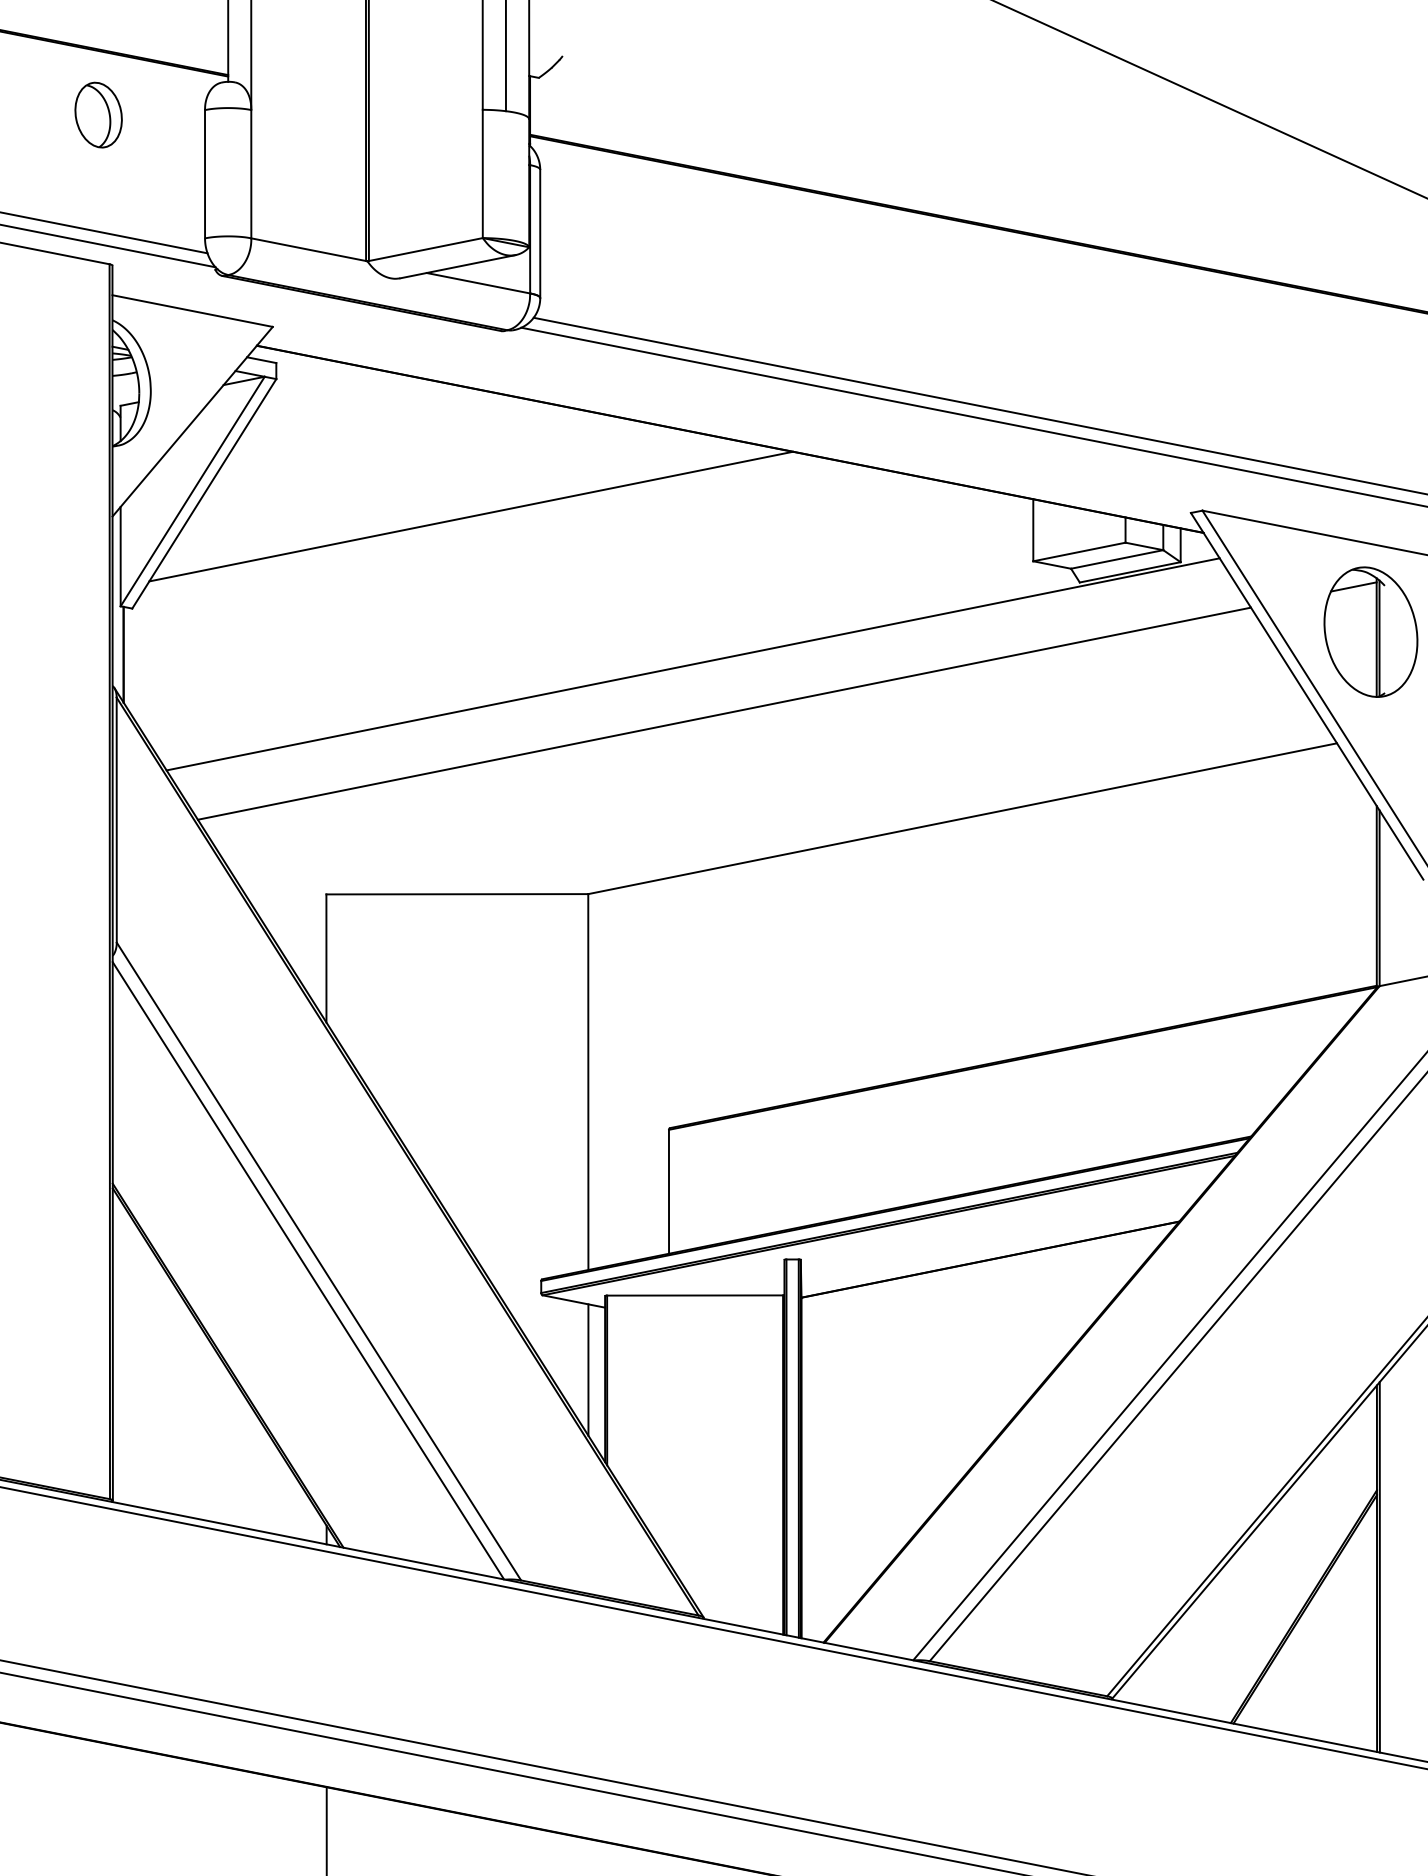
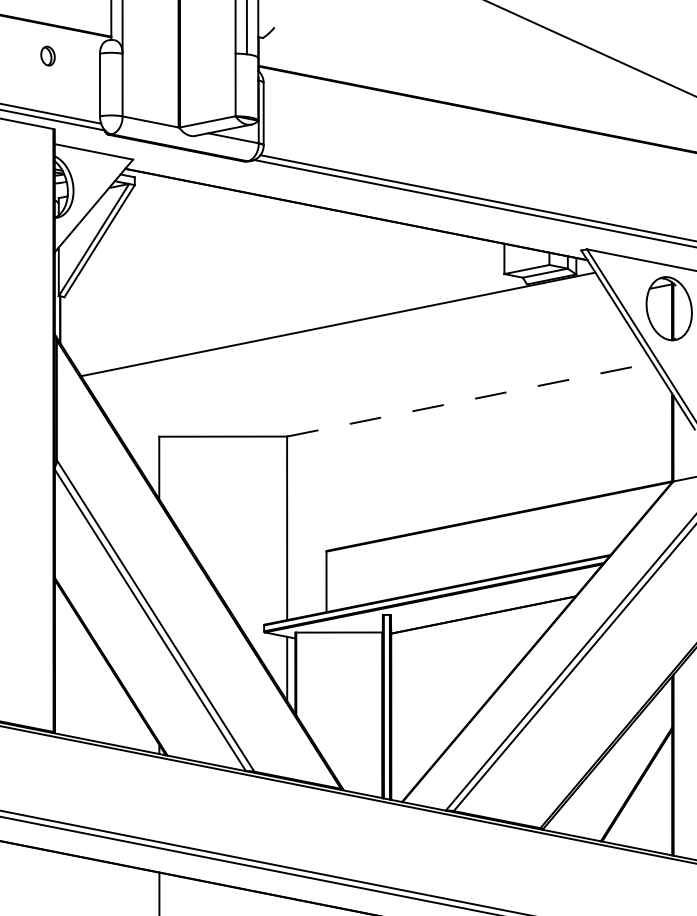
part: (97, 113) -> (47, 55), size x0.6
line: (470, 515) -> (229, 251), removed
line: (724, 713) -> (353, 348), removed
line: (963, 818) -> (470, 399), solid -> dashed

